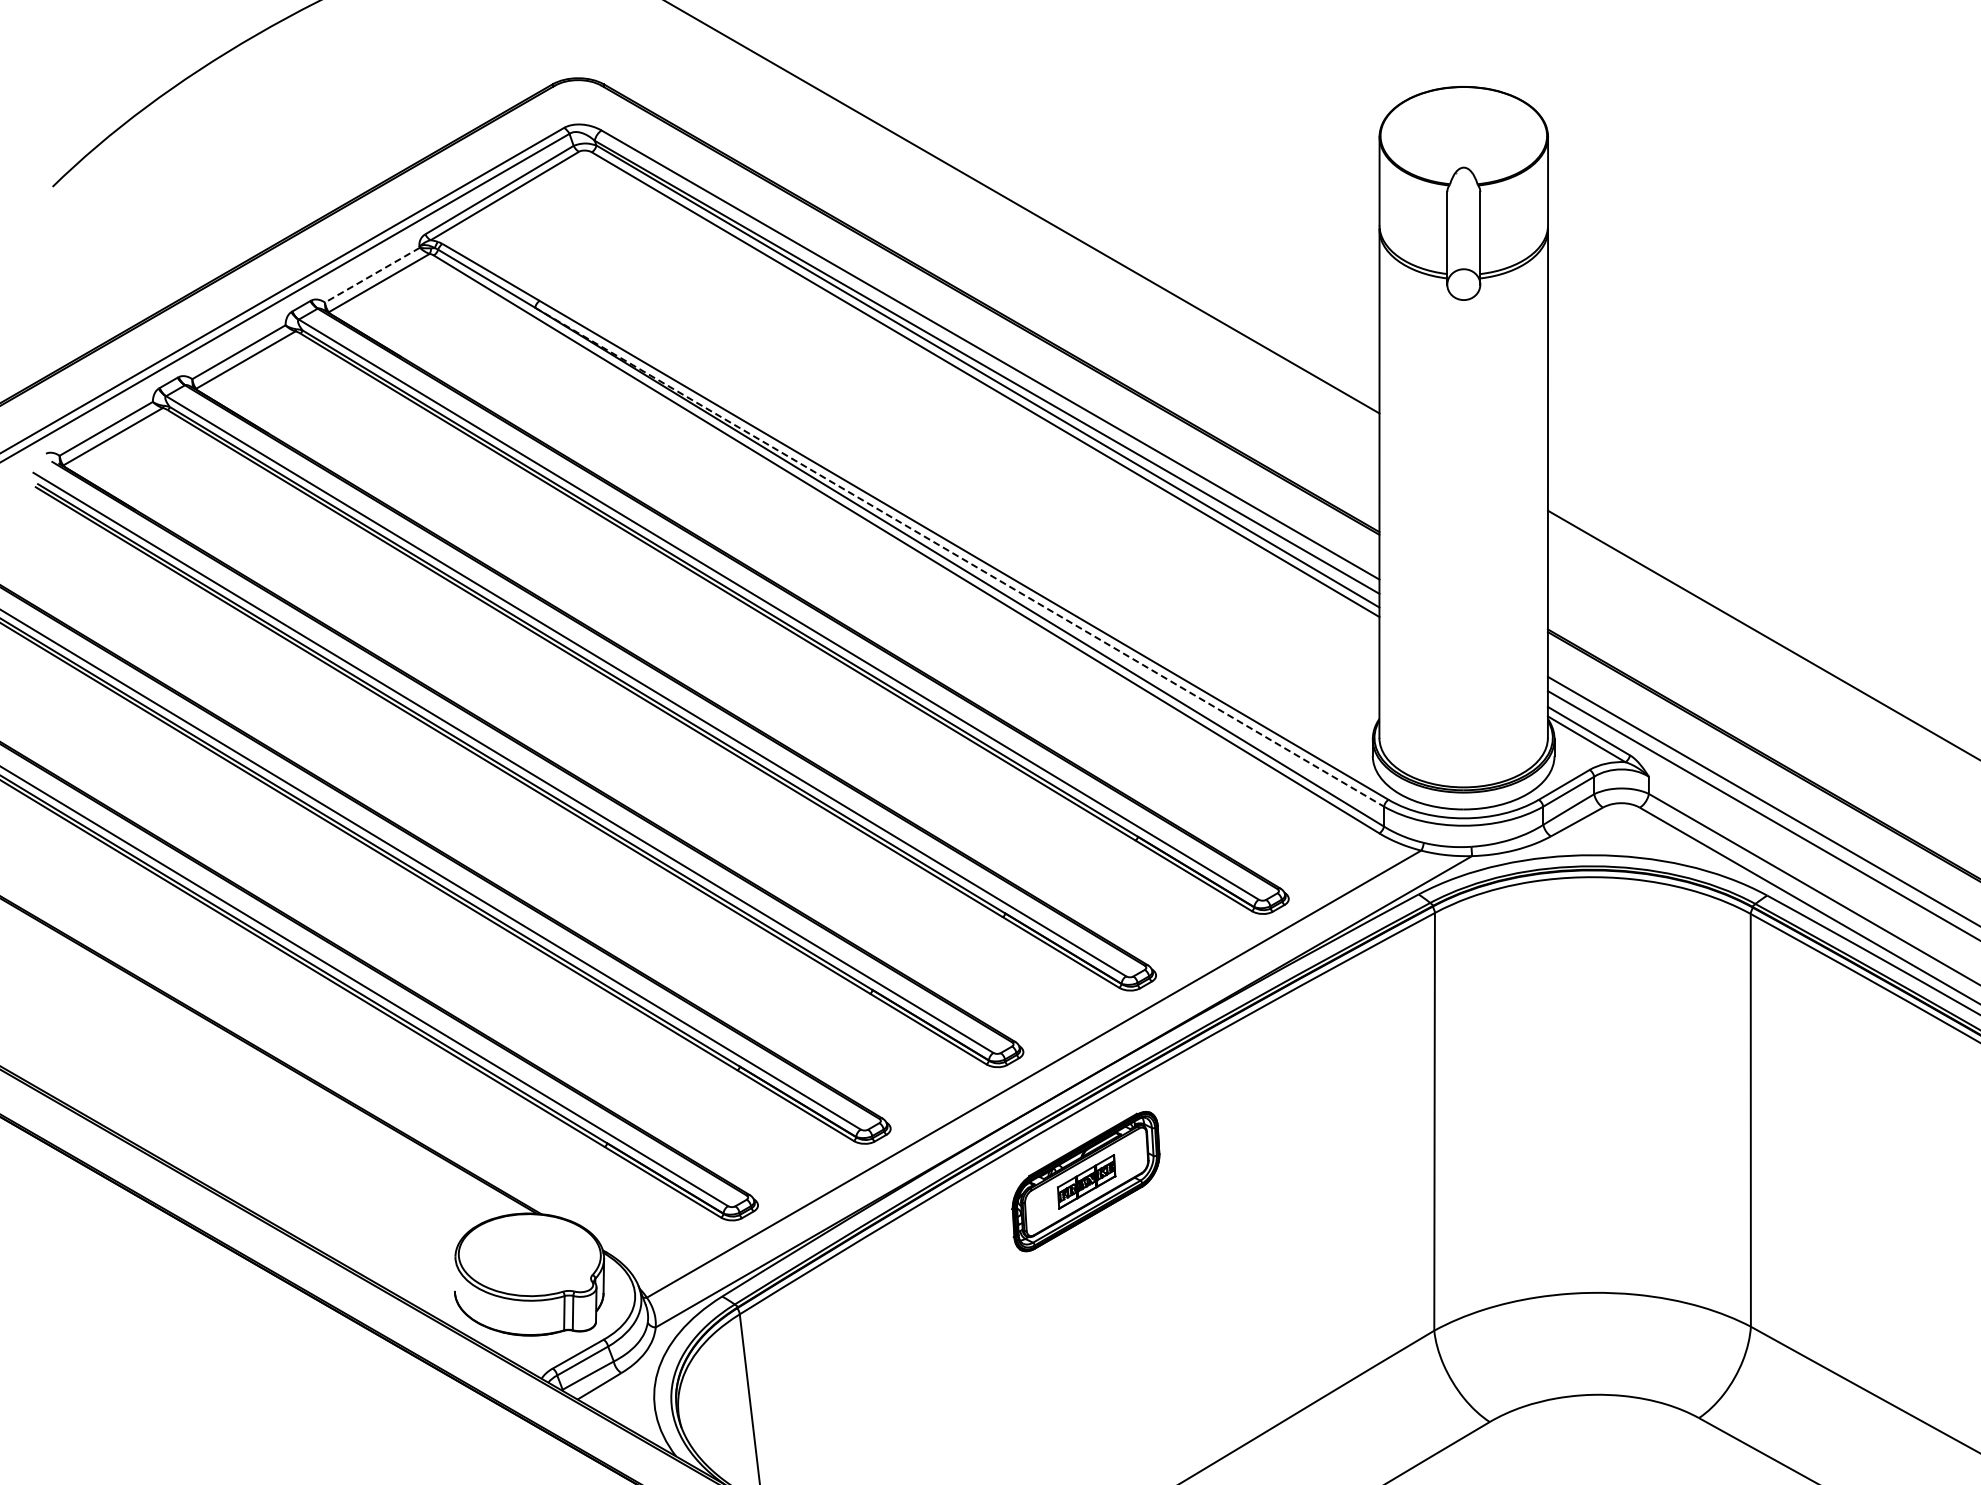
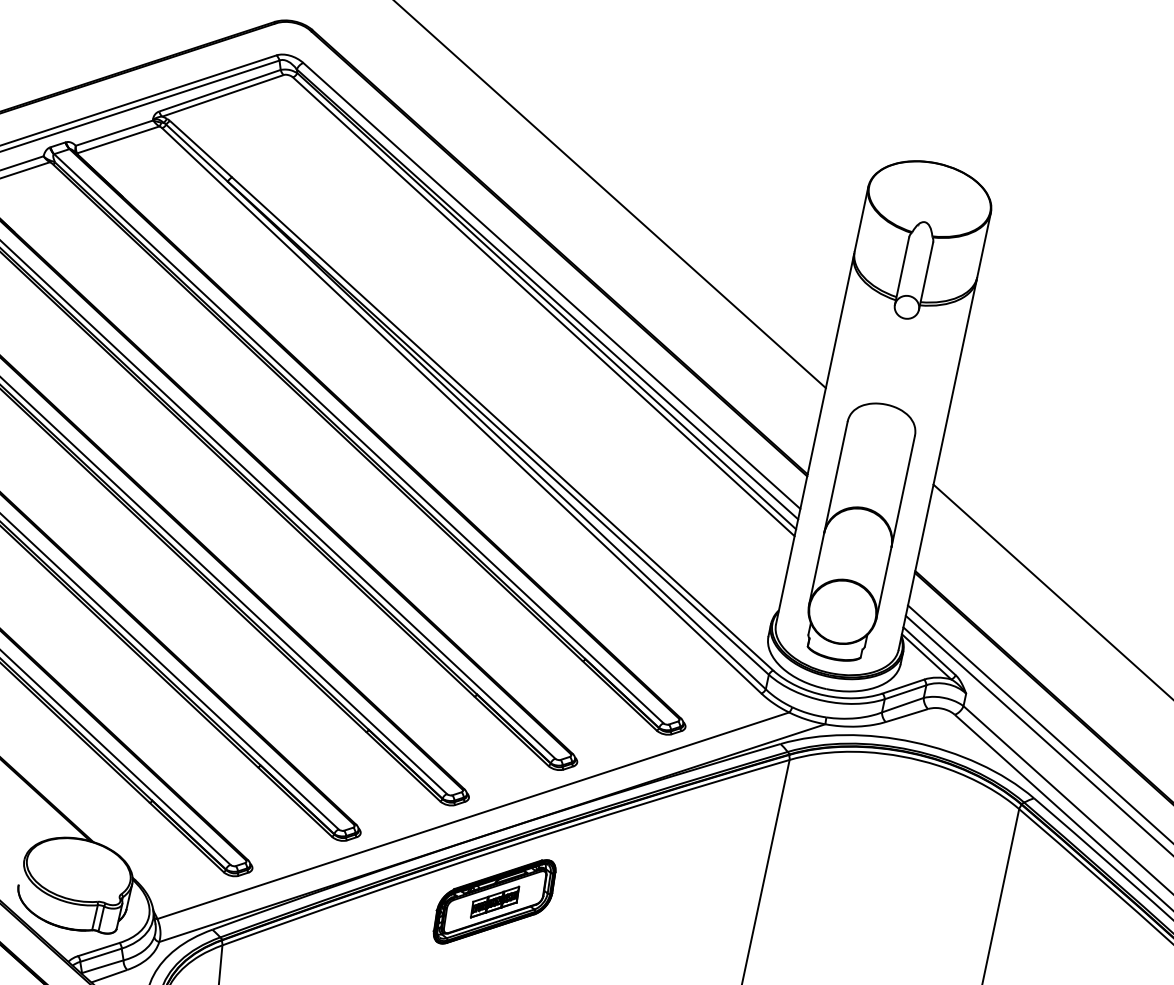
line: (372, 275) -> (114, 133), dashed -> solid
line: (960, 557) -> (499, 428), dashed -> solid
part: (1463, 593) -> (859, 531), added

